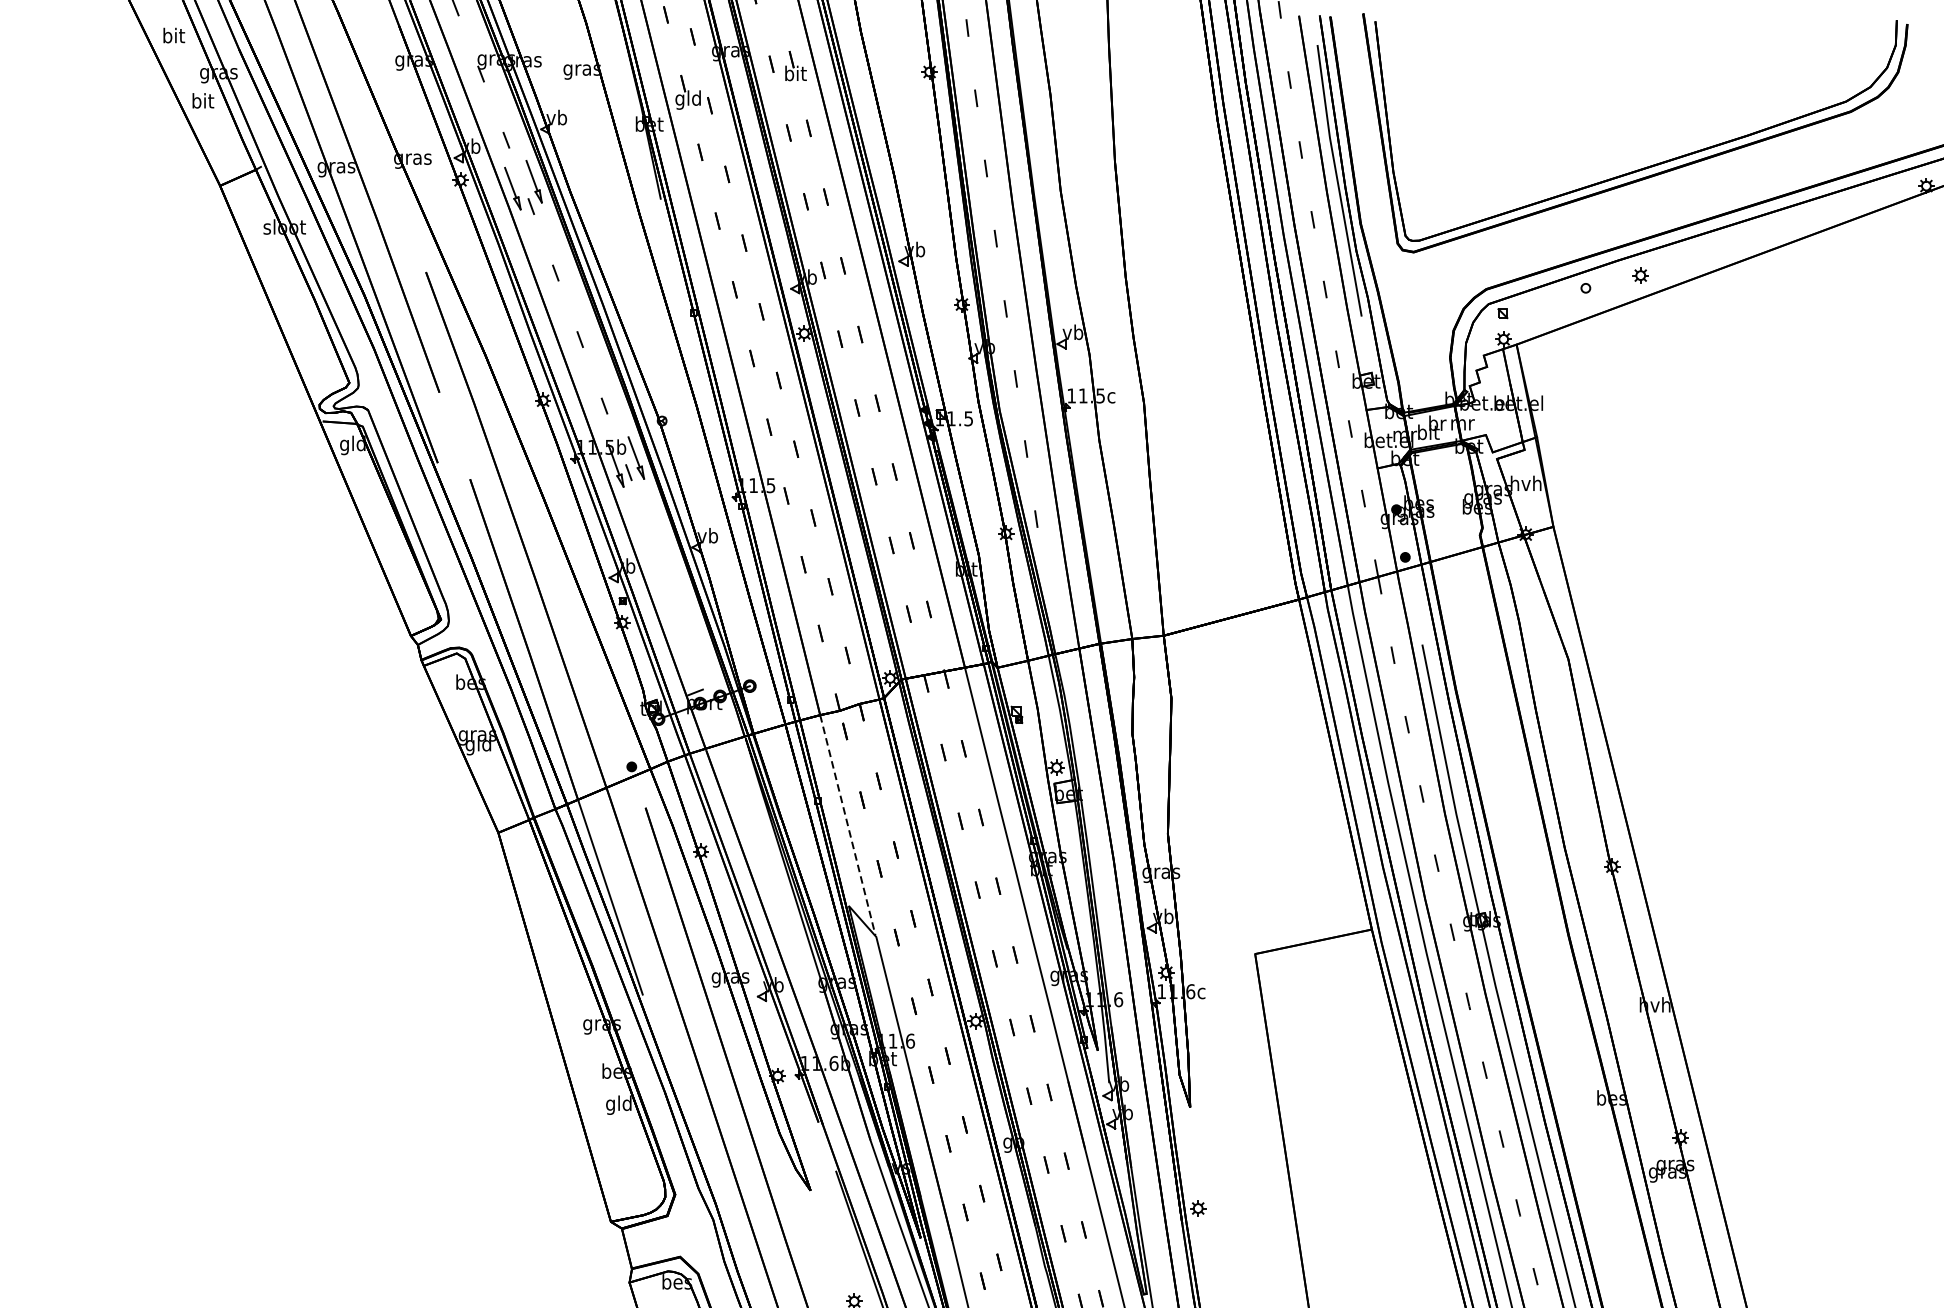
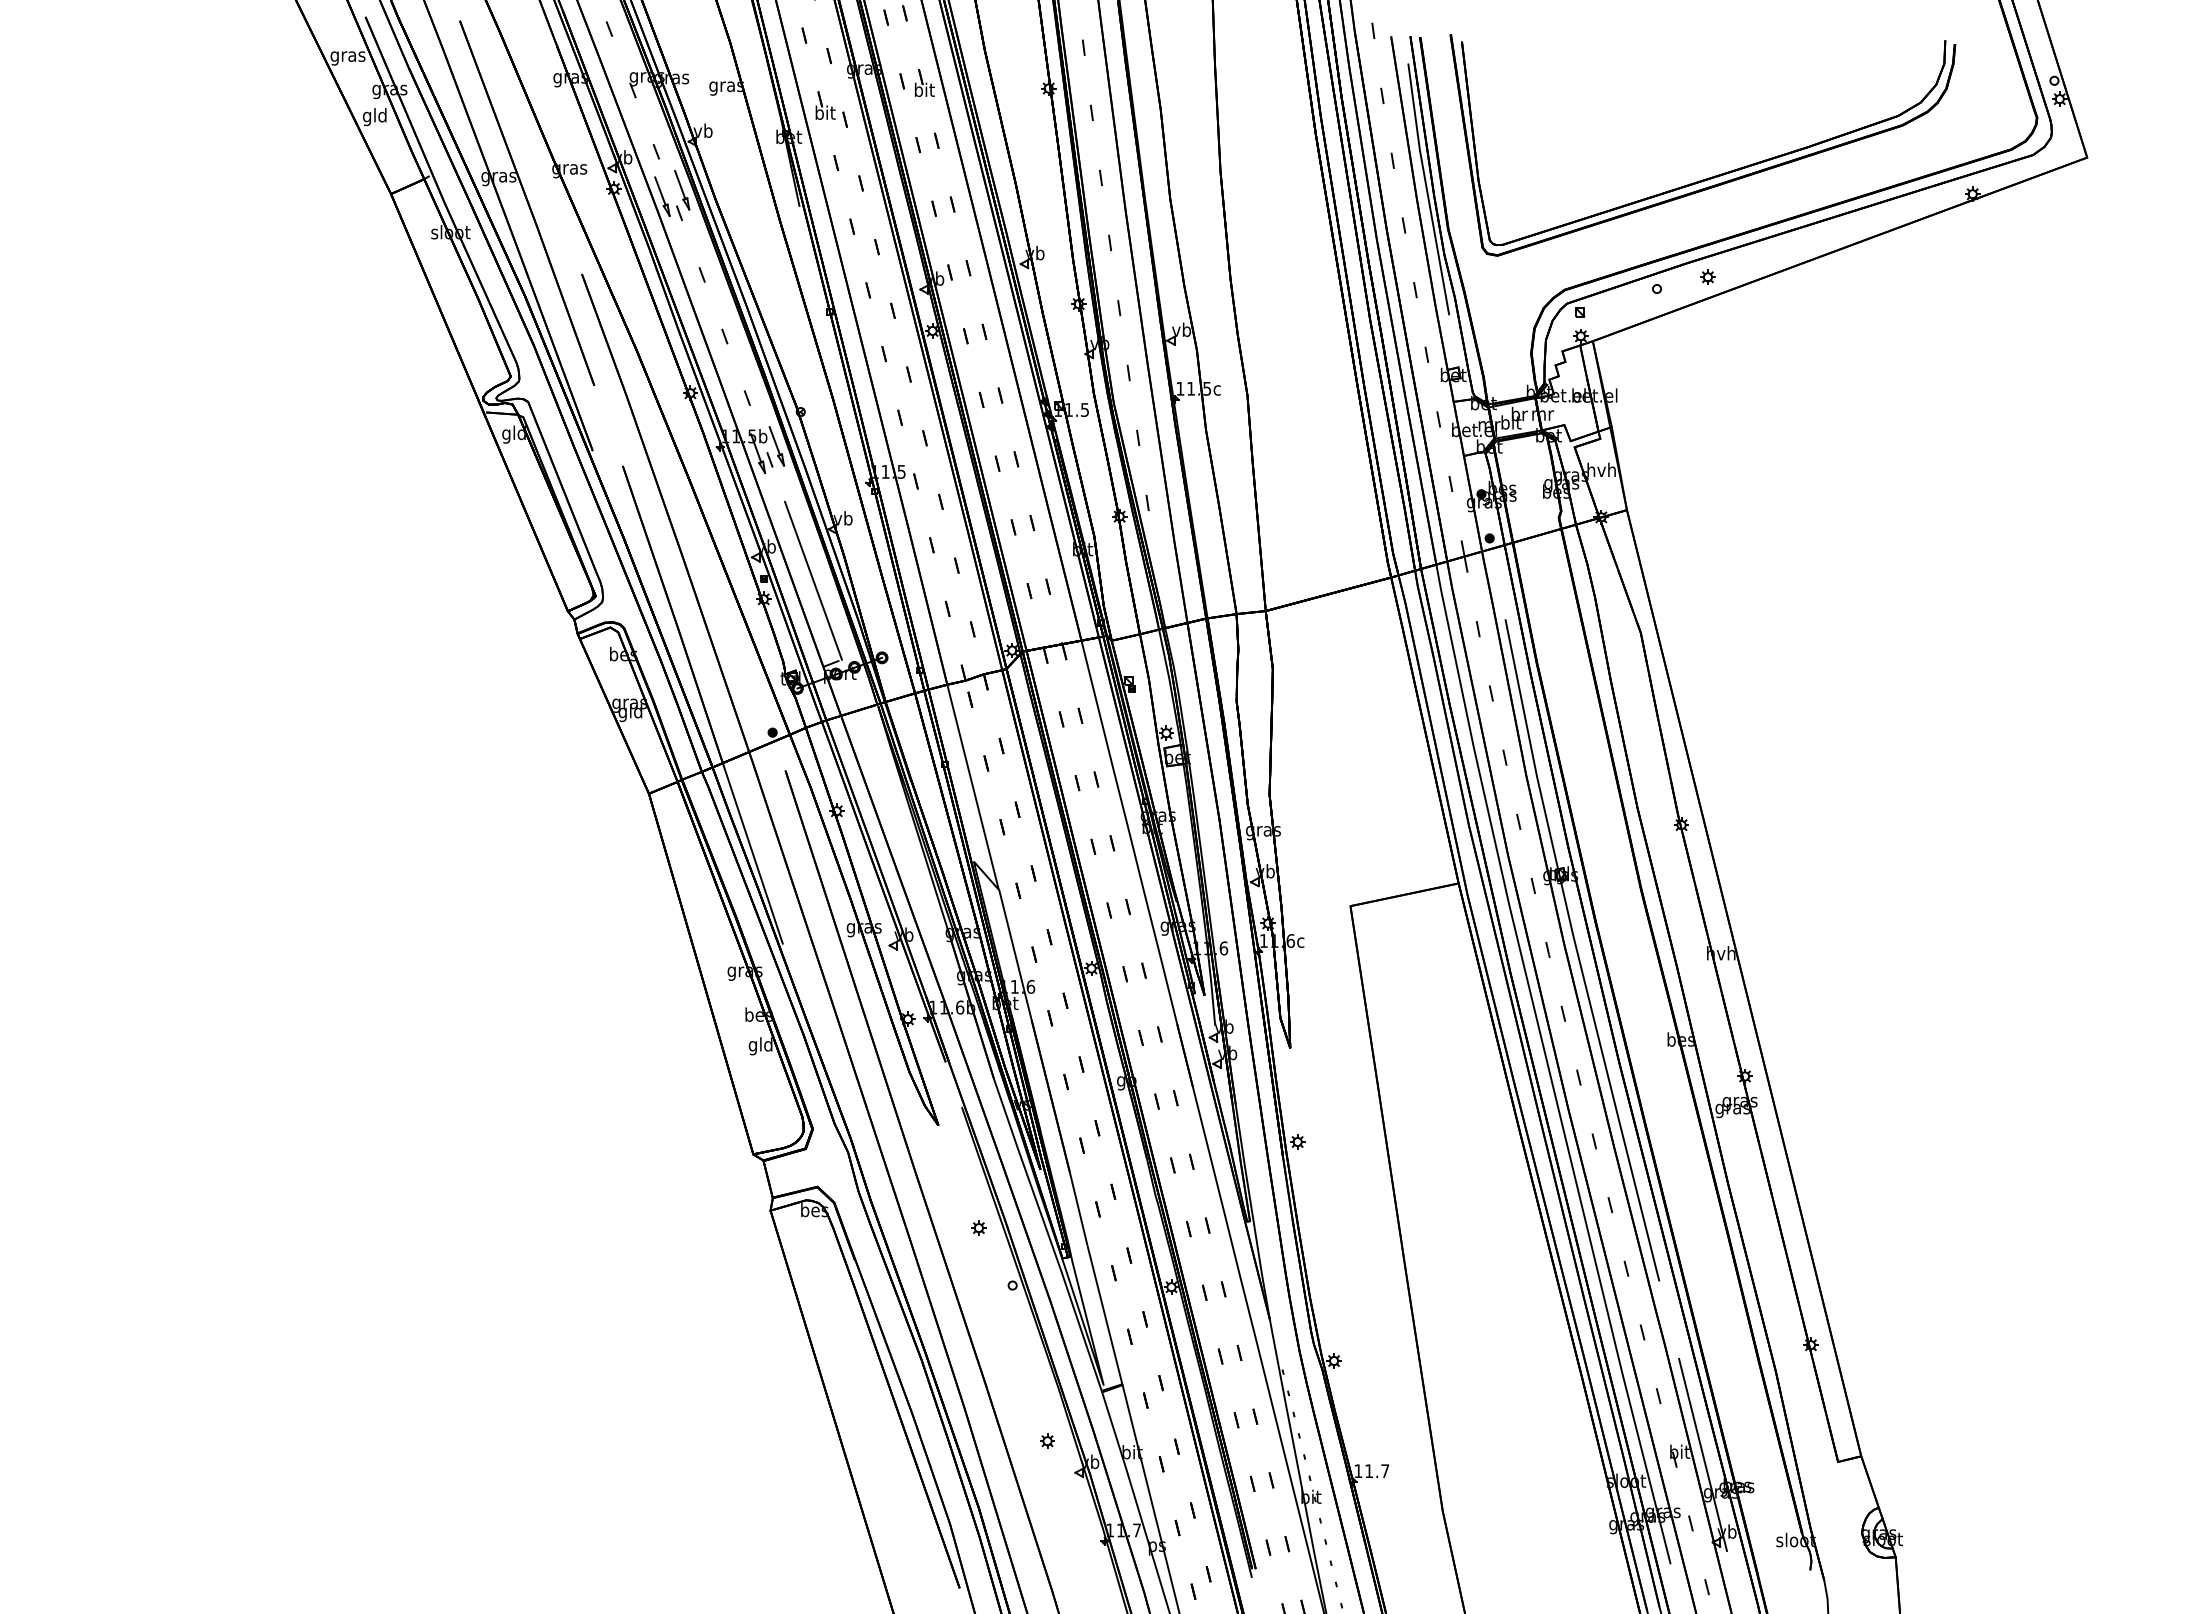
text: (173, 37) -> (347, 56), bit -> gras
text: (687, 100) -> (824, 114), gld -> bit
text: (202, 103) -> (374, 117), bit -> gld
line: (675, 602) -> (813, 580), added
line: (848, 826) -> (973, 787), dashed -> solid

